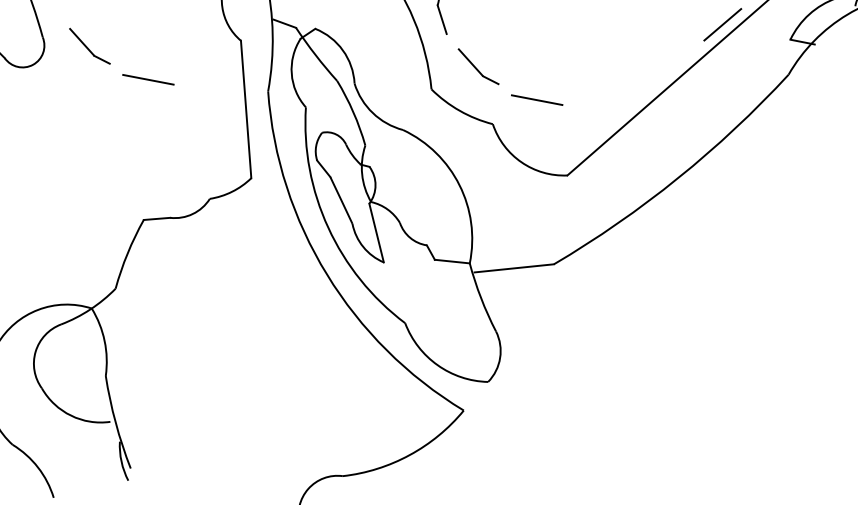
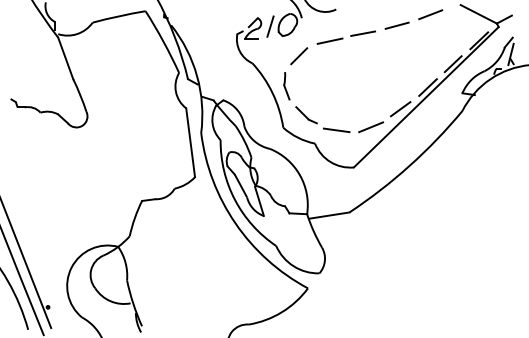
part: (121, 56) -> (126, 119), removed
line: (665, 65) -> (400, 109), added
line: (606, 98) -> (371, 127), added

